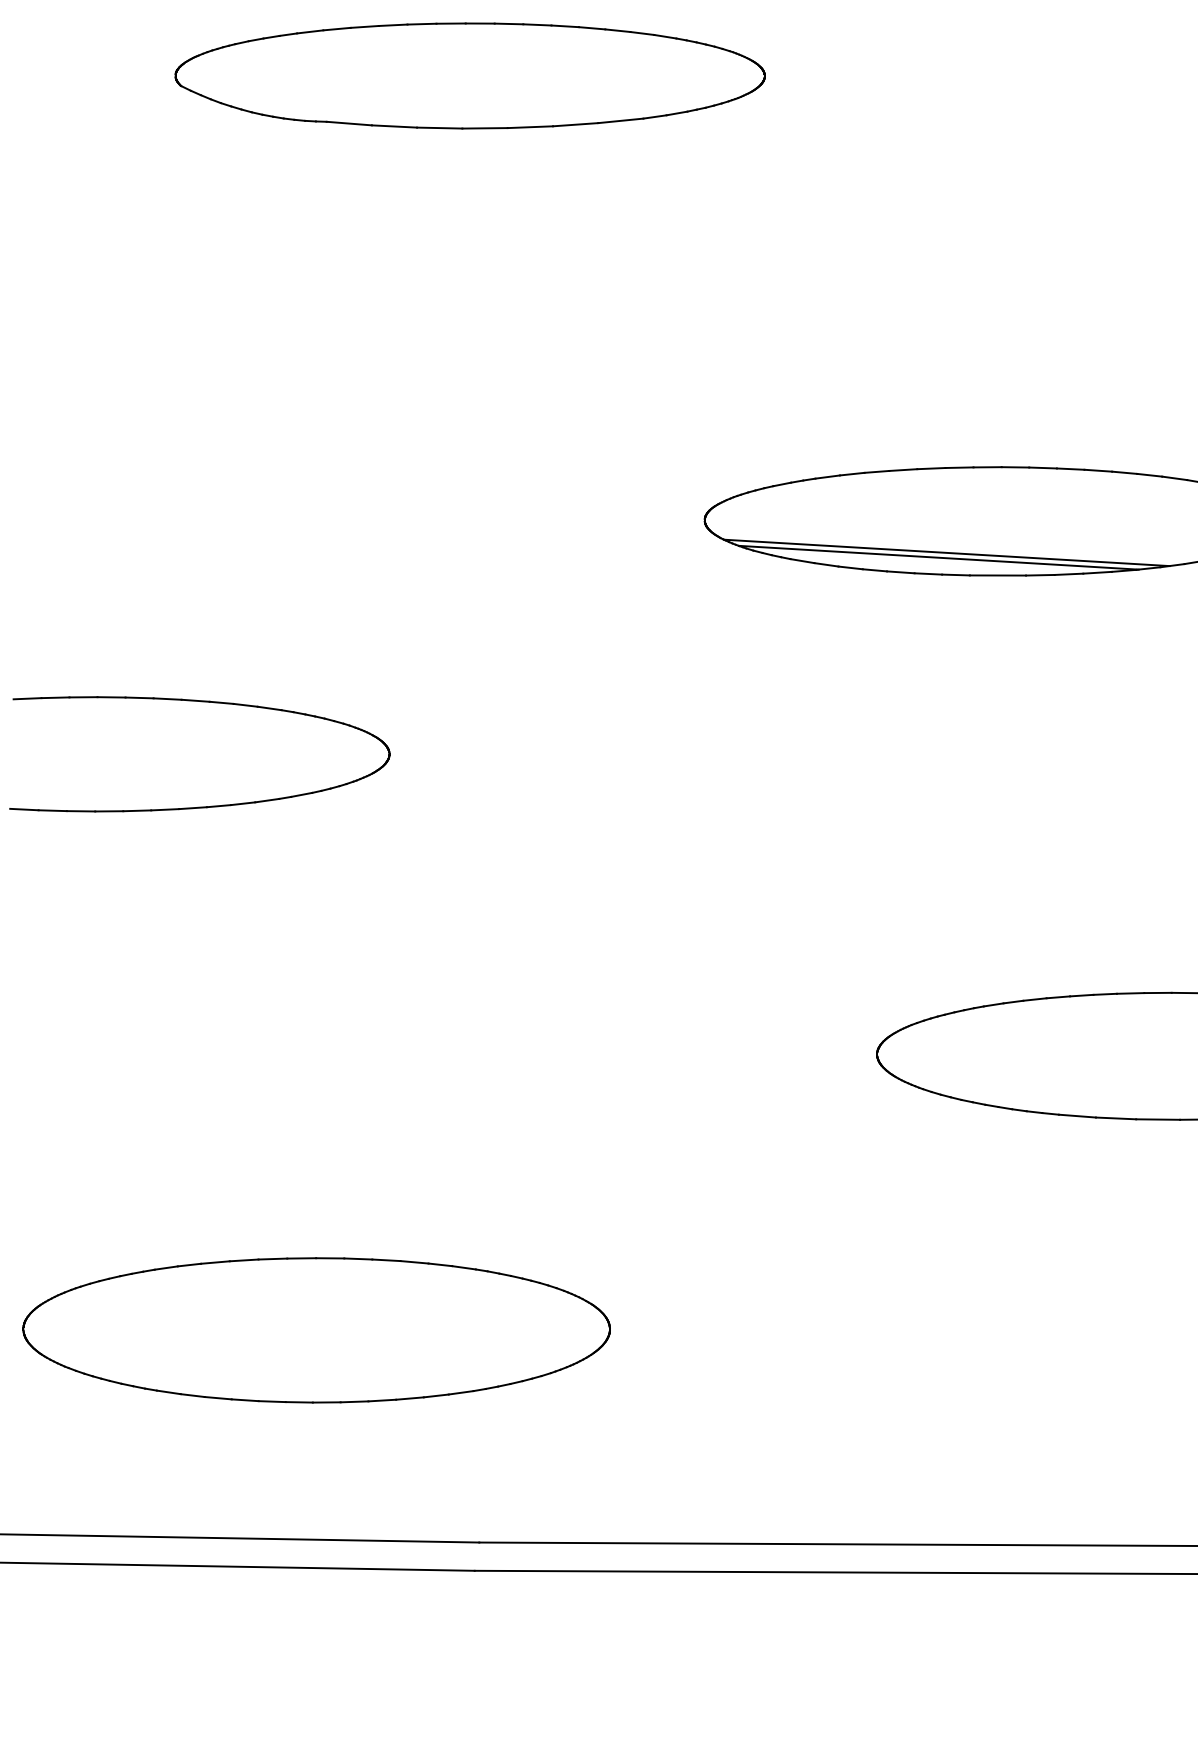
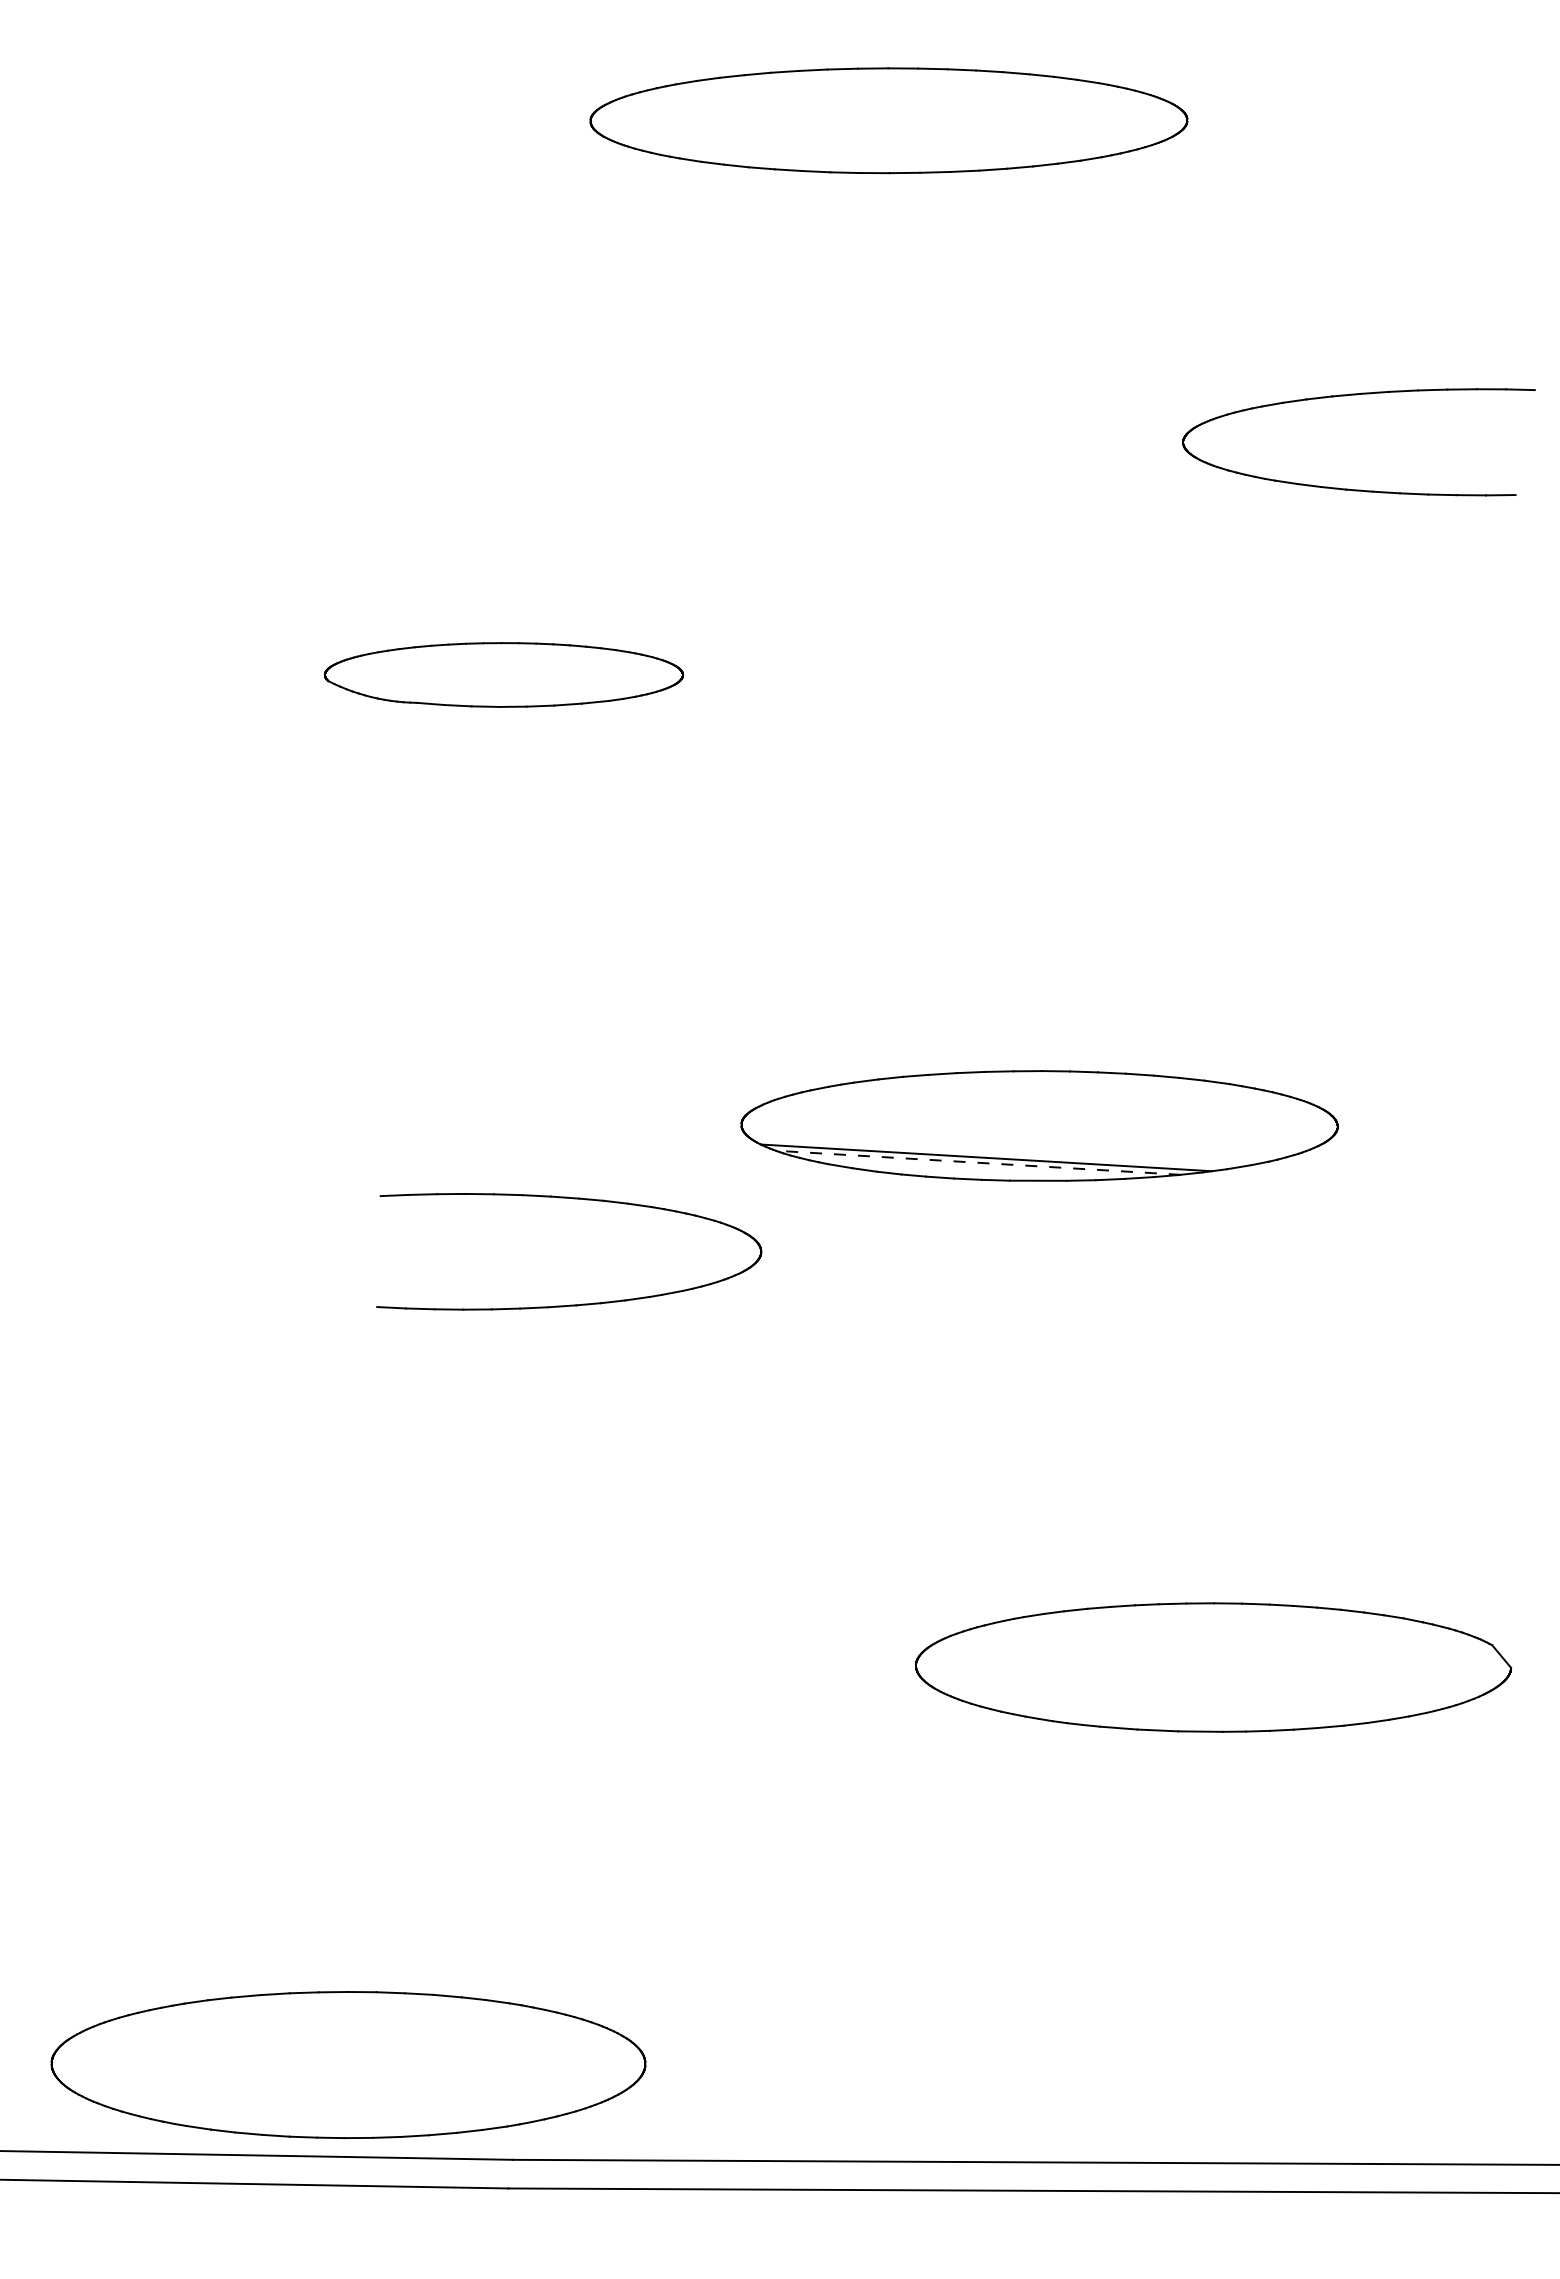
part: (469, 75) -> (503, 674), size x0.6
line: (938, 557) -> (978, 1162), solid -> dashed
part: (204, 702) -> (573, 1199), moved
part: (316, 1330) -> (348, 2065), moved

